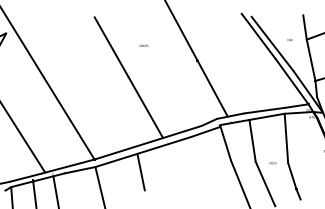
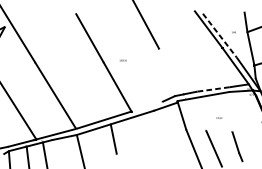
line: (272, 44) -> (219, 36), solid -> dashed
text: (143, 45) -> (122, 60), moved
line: (212, 88) -> (171, 71), removed
line: (264, 110) -> (213, 89), solid -> dashed
line: (182, 131) -> (147, 106), removed
line: (286, 138) -> (231, 111), removed
line: (252, 140) -> (203, 113), removed
text: (272, 163) -> (218, 118), moved

